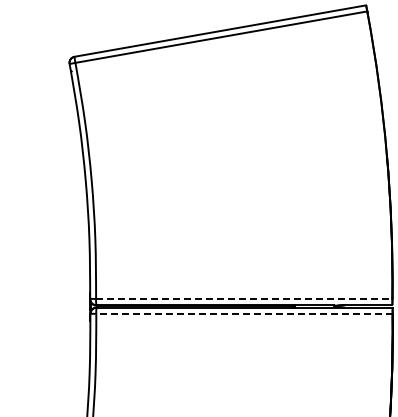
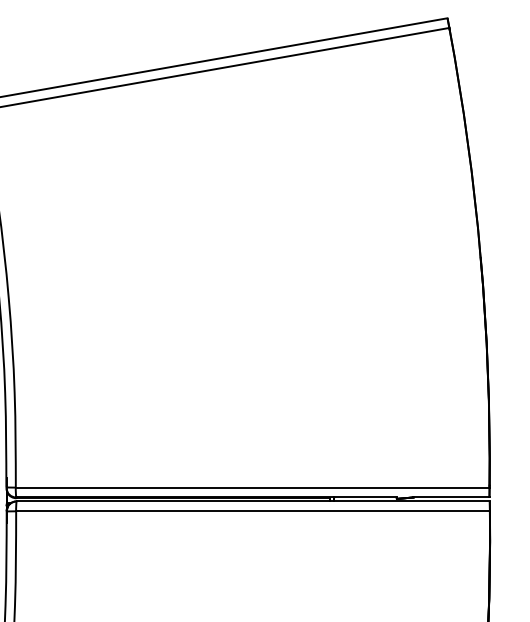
line: (244, 298) -> (253, 486), dashed -> solid
line: (243, 313) -> (251, 510), dashed -> solid

